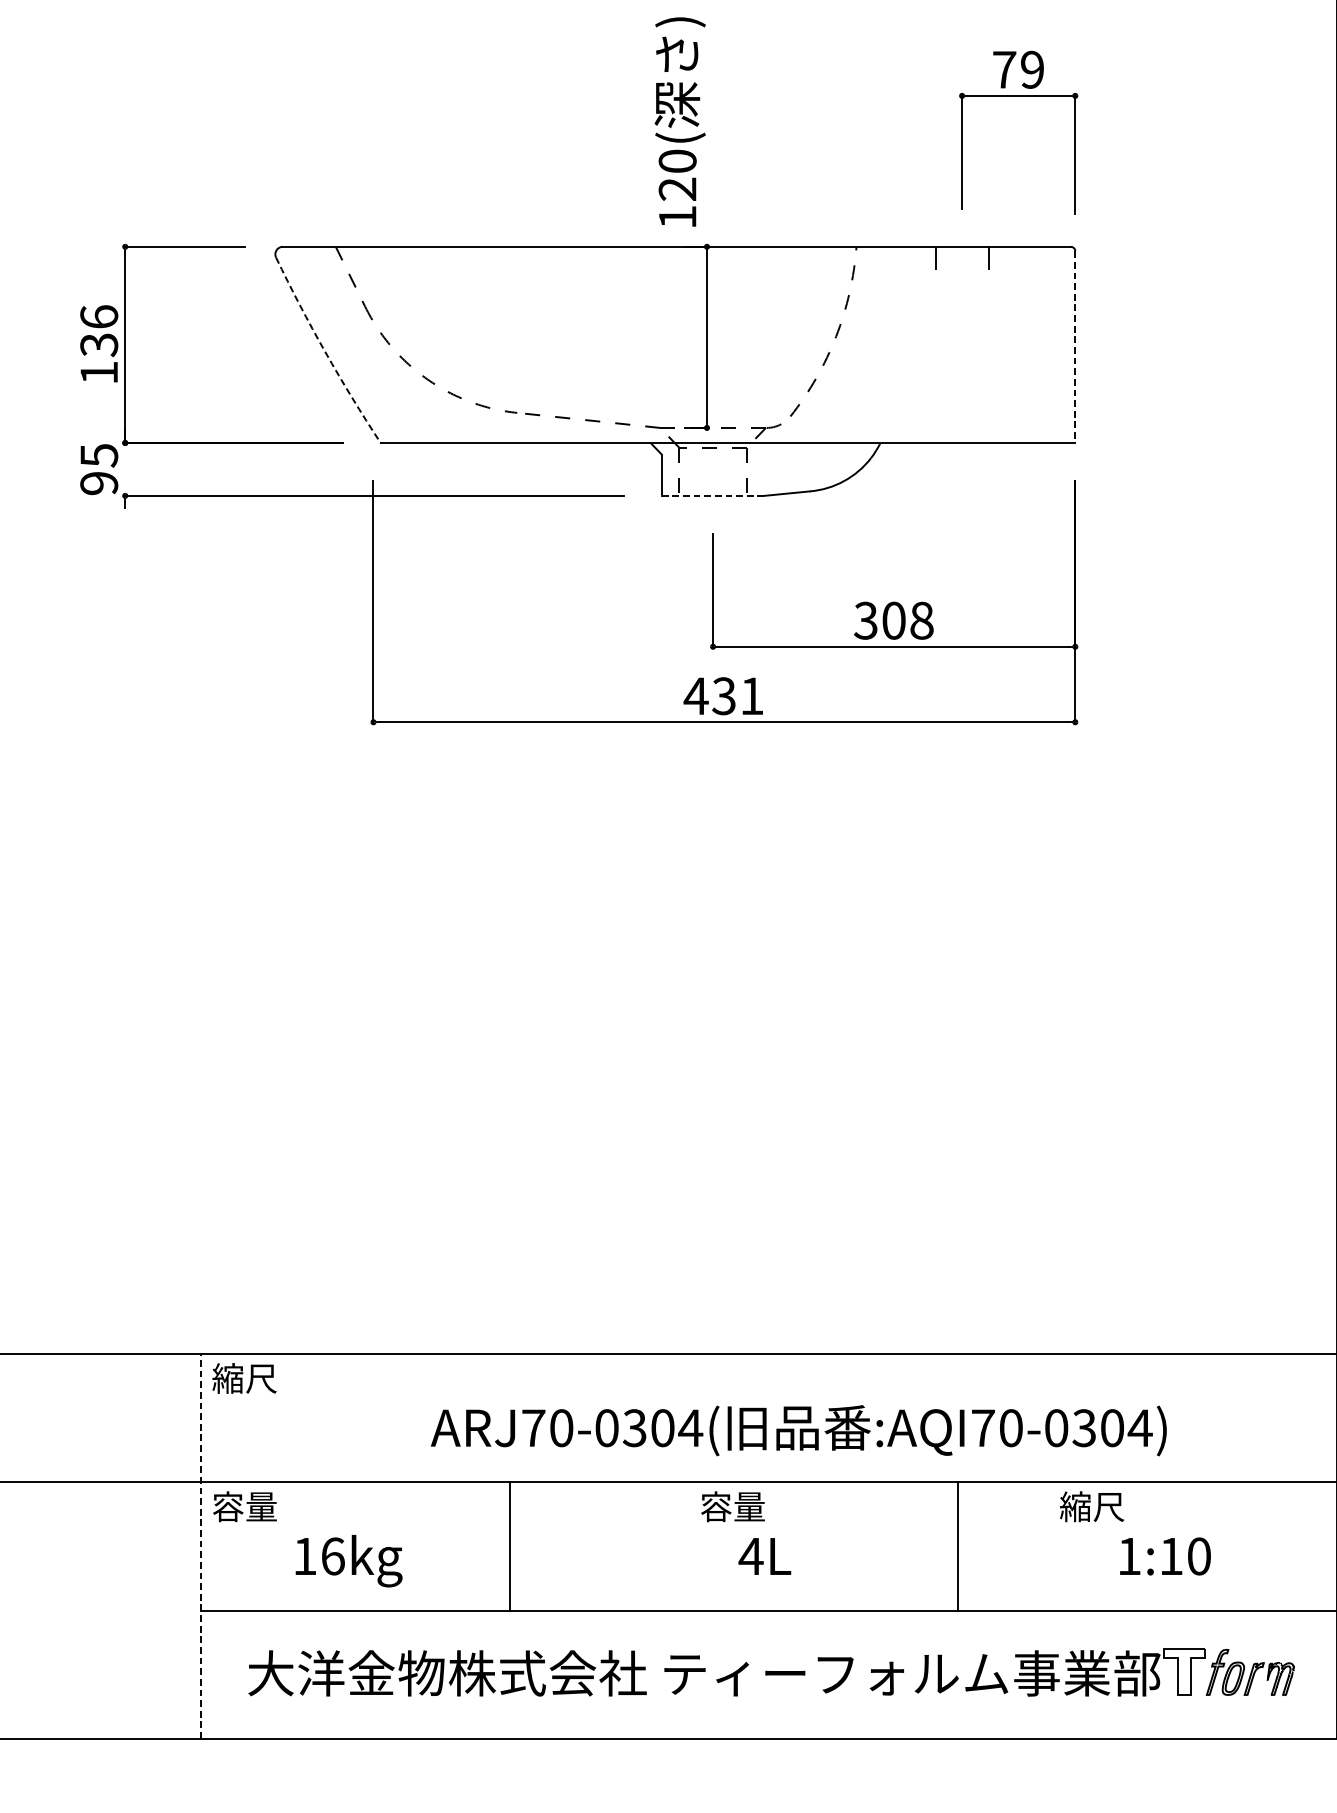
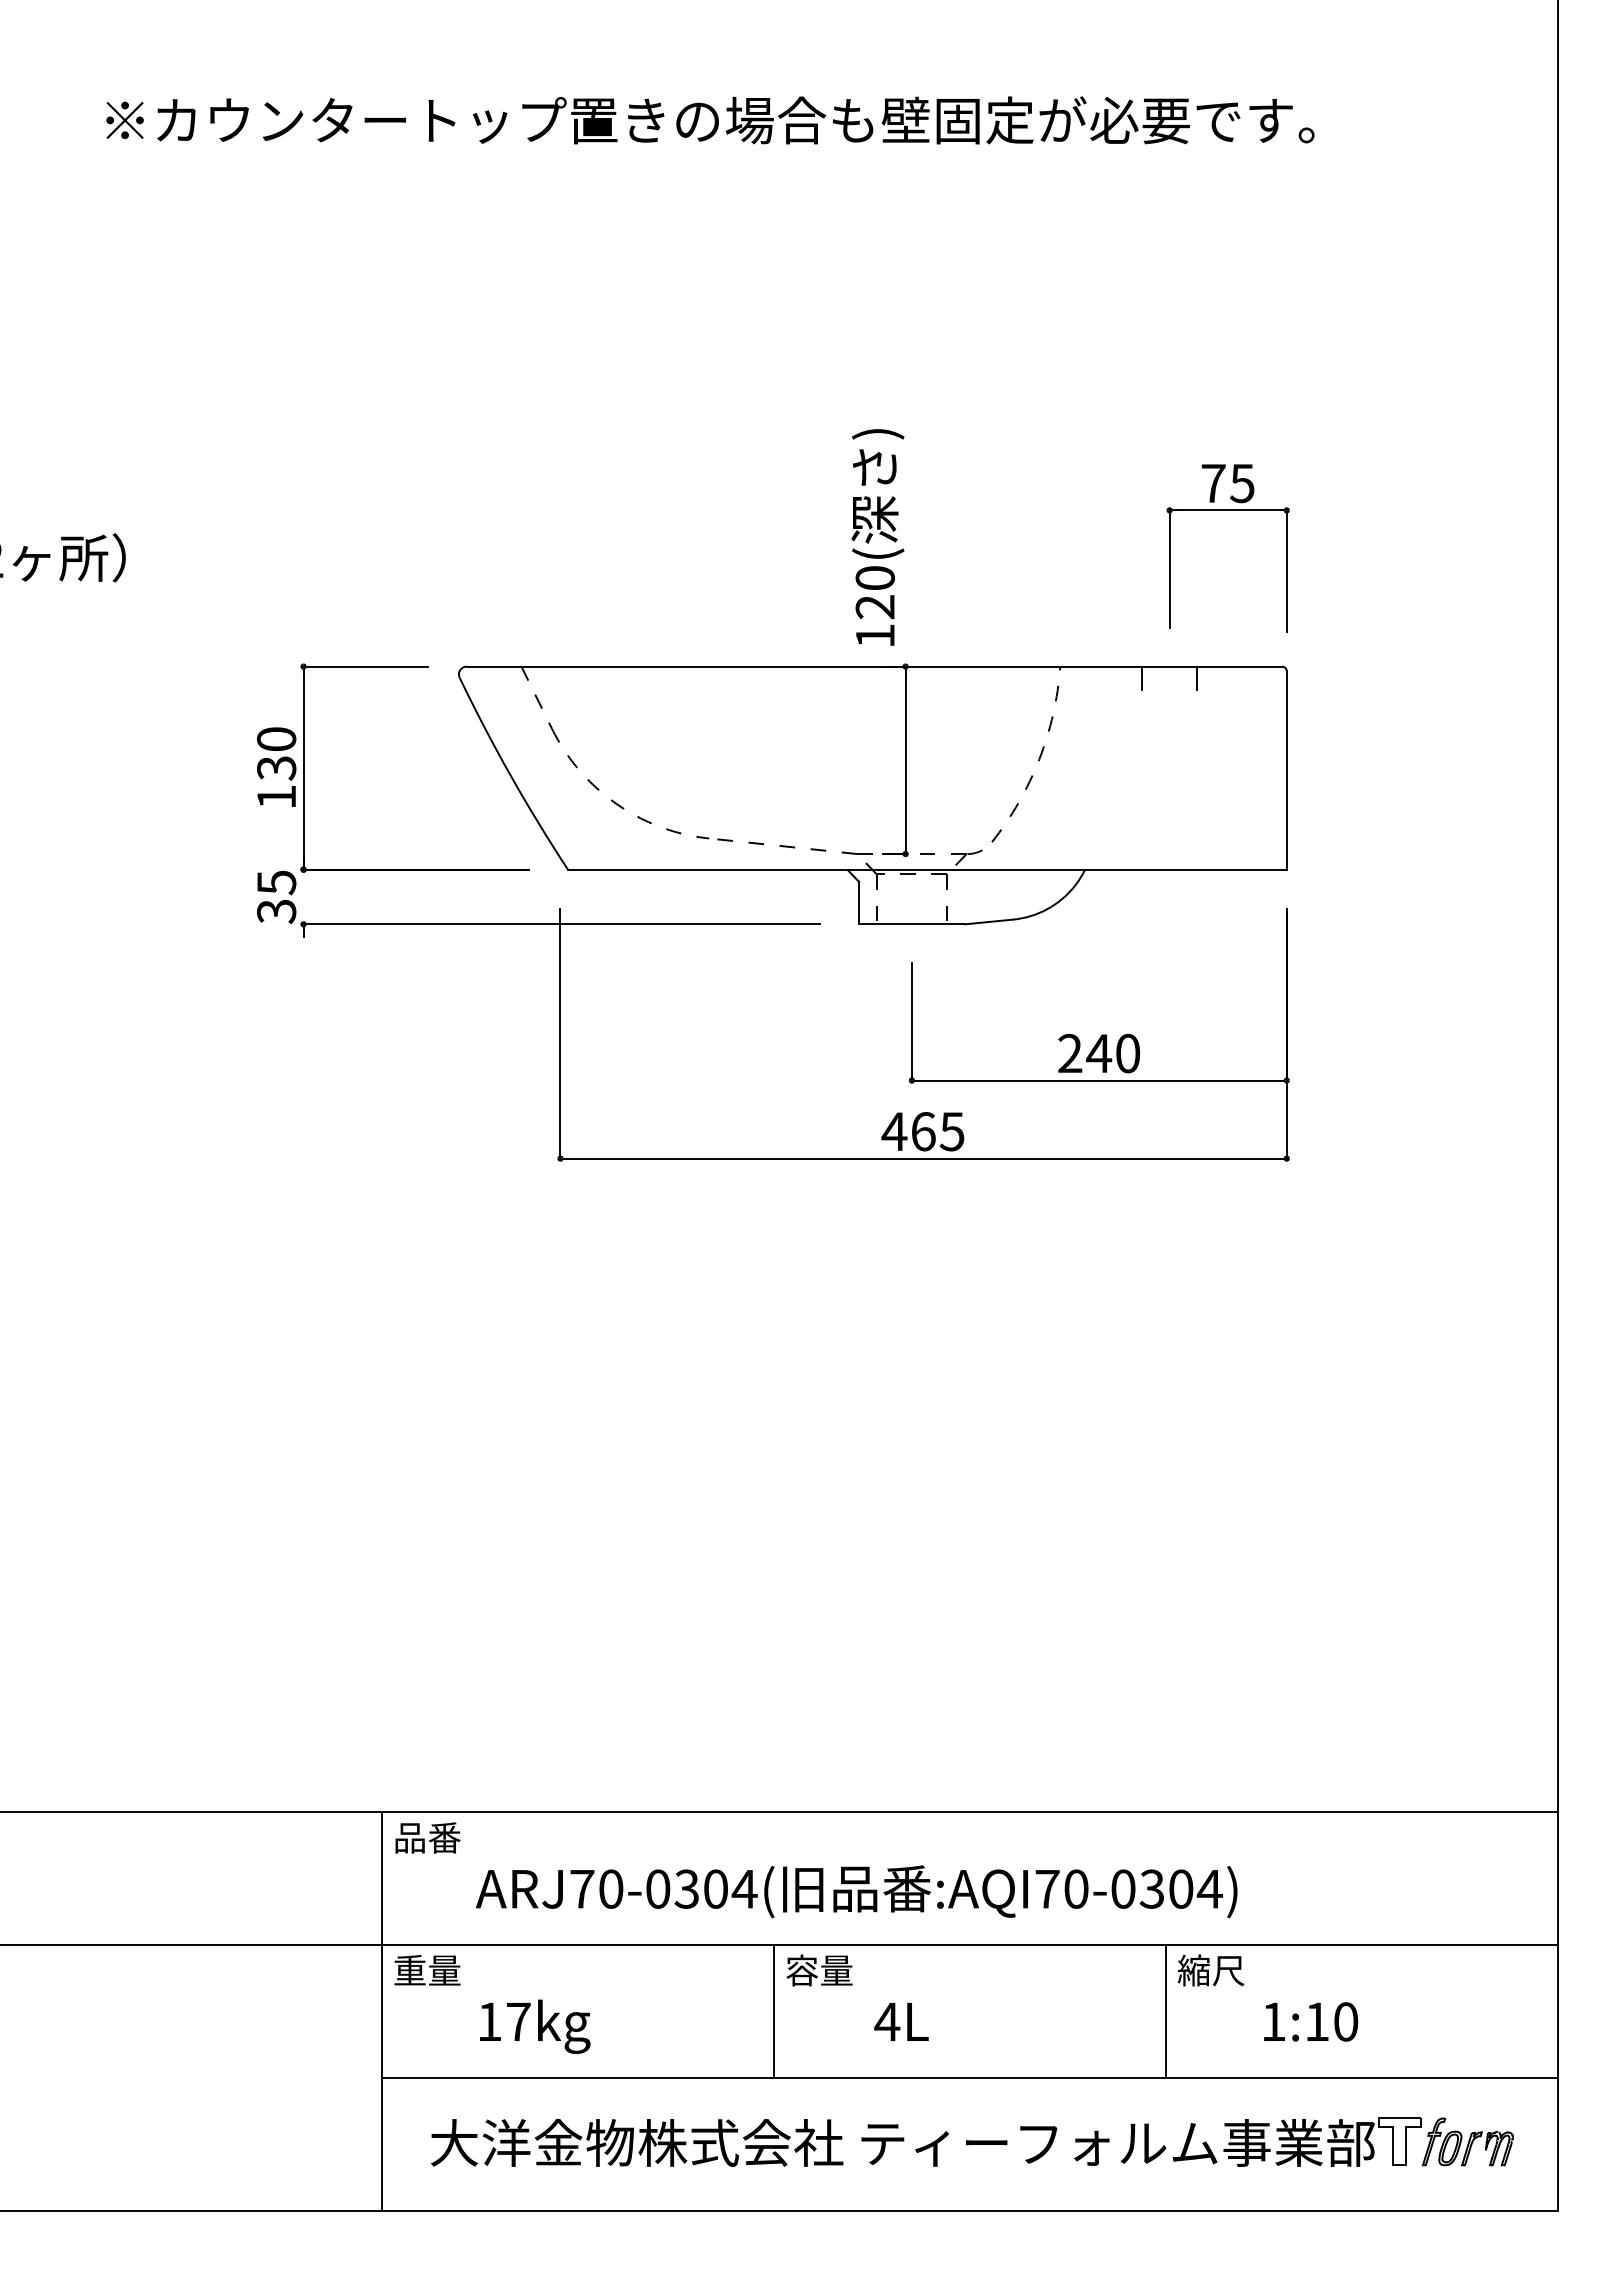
text: (1031, 69) -> (1241, 483), 79 -> 75
text: (99, 316) -> (276, 738), 136 -> 130
line: (1075, 347) -> (1286, 770), dashed -> solid
arc: (325, 352) -> (510, 775), dashed -> solid
text: (99, 483) -> (276, 911), 95 -> 35
line: (713, 496) -> (912, 924), dashed -> solid
text: (893, 620) -> (1098, 1053), 308 -> 240
text: (737, 696) -> (937, 1131), 431 -> 465
text: (244, 1378) -> (426, 1837), 縮尺 -> 品番
text: (798, 1430) -> (856, 1891), moved
text: (227, 1506) -> (409, 1970), 容量 -> 重量
text: (732, 1506) -> (819, 1970), moved
text: (1091, 1506) -> (1210, 1970), moved
line: (200, 1545) -> (381, 2010), dashed -> solid
line: (509, 1546) -> (773, 2011), moved
text: (332, 1556) -> (518, 2021), 16kg -> 17kg
text: (764, 1556) -> (901, 2021), moved
text: (1165, 1556) -> (1311, 2021), moved

